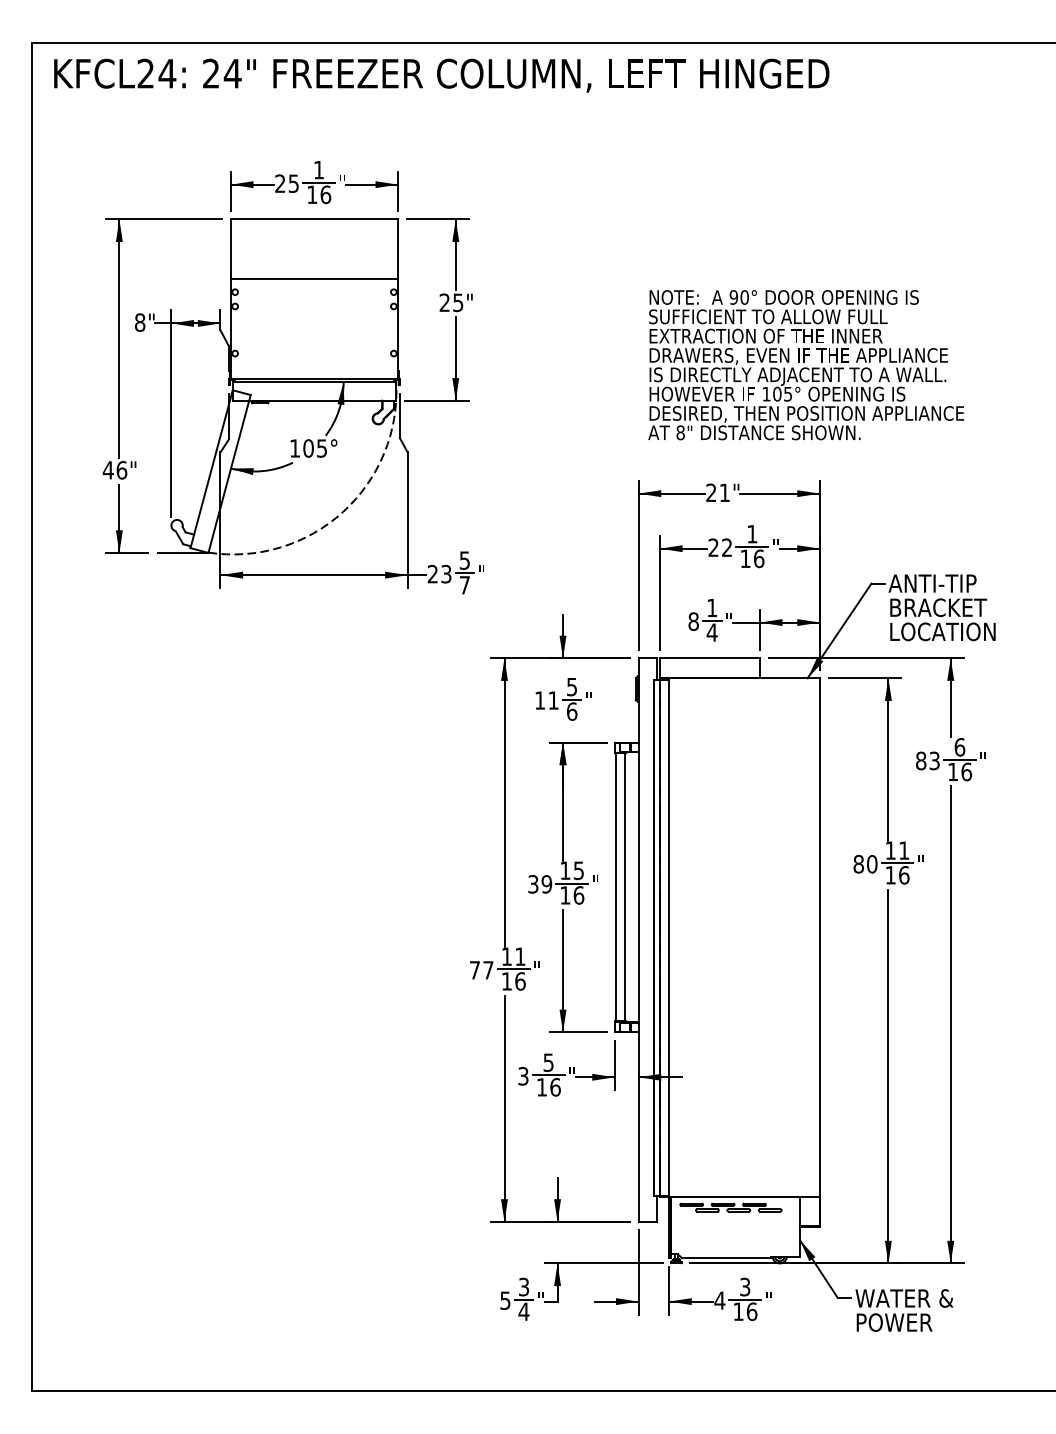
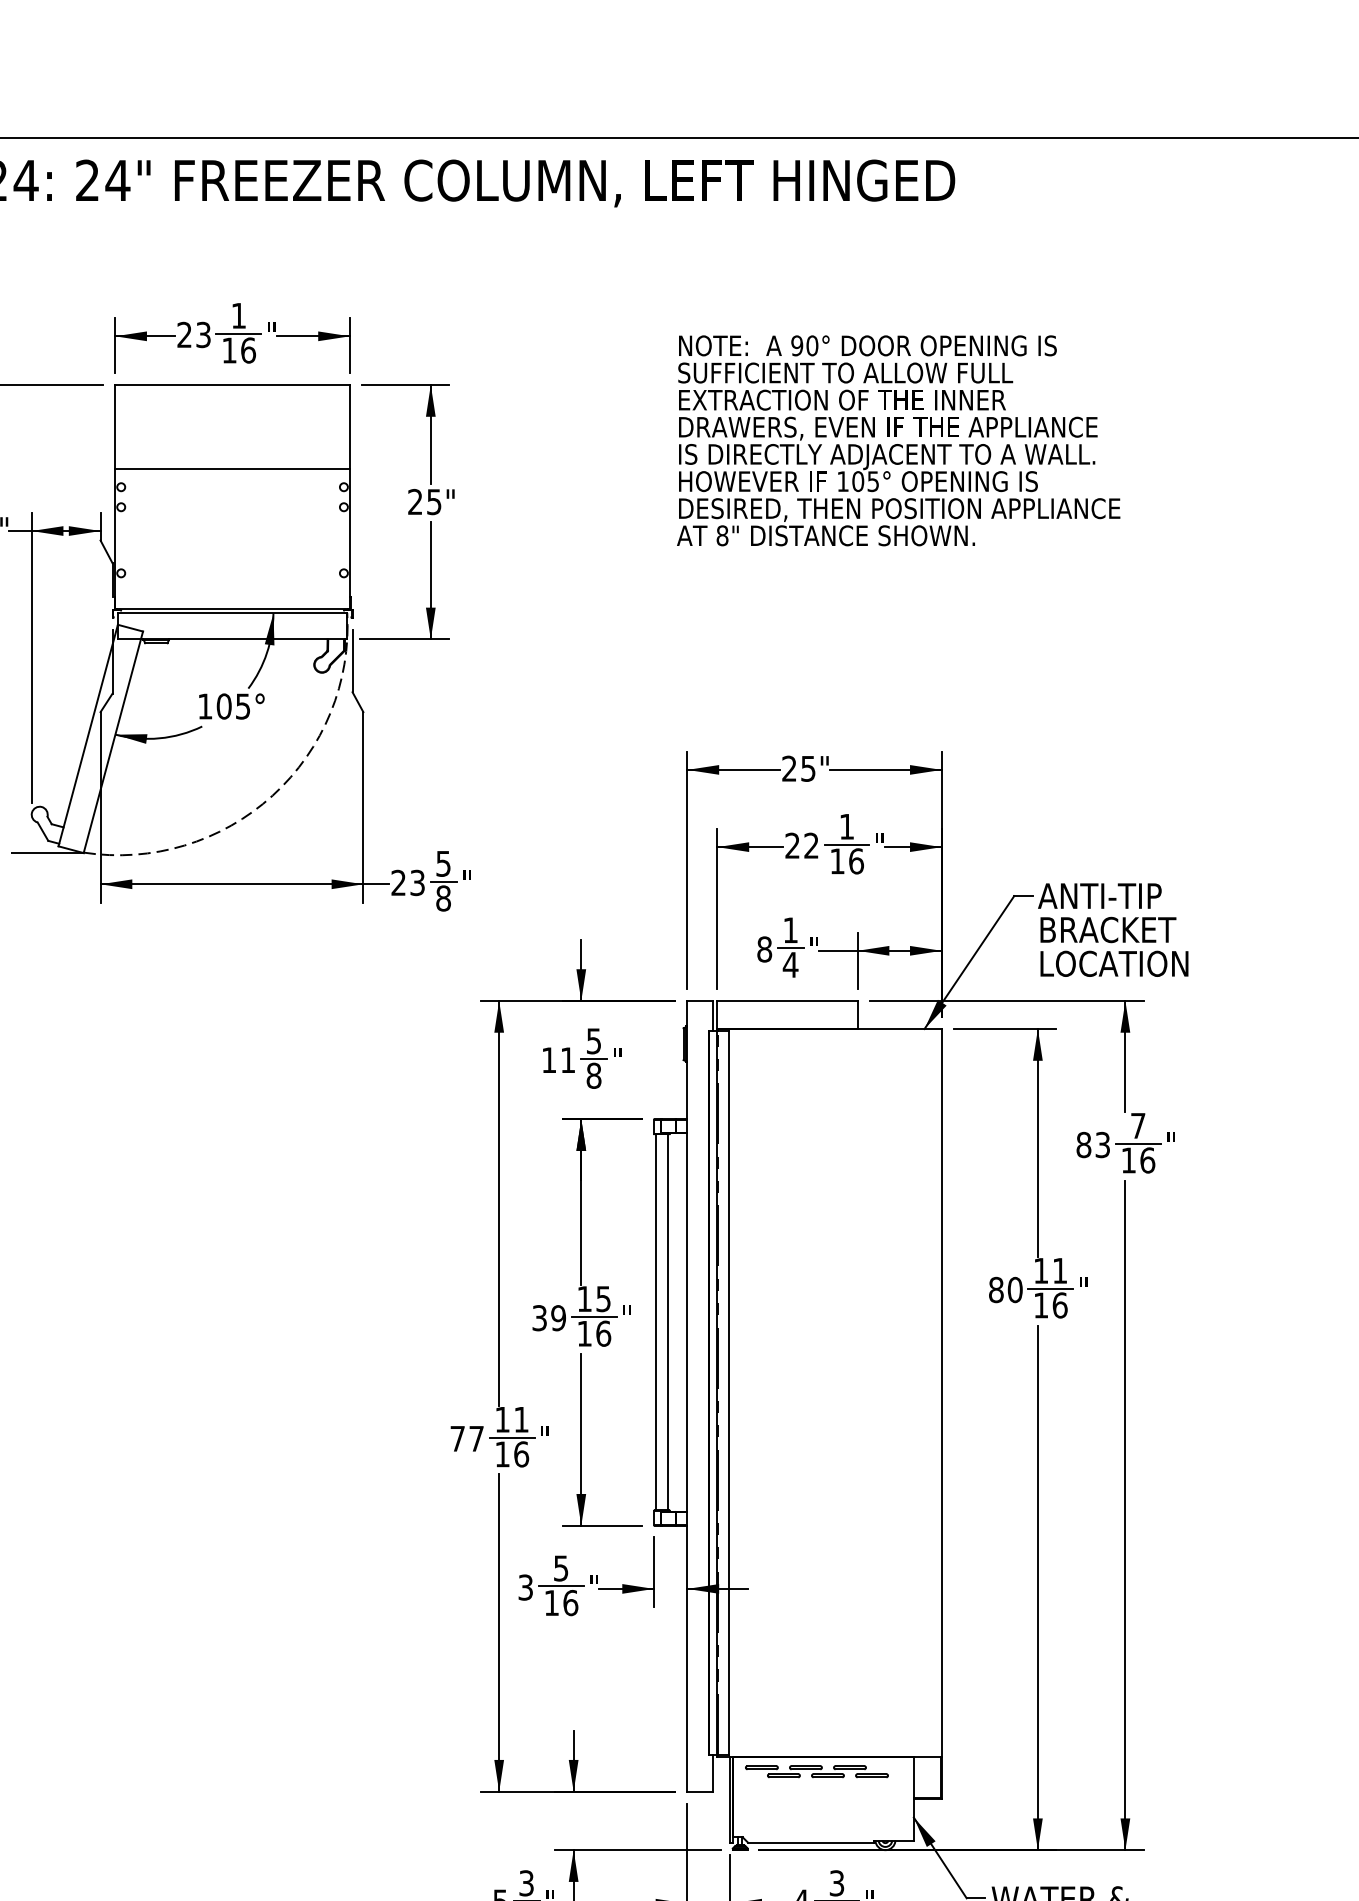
text: (293, 183) -> (203, 334), 25 -> 23
text: (806, 365) -> (899, 441), moved
text: (724, 492) -> (807, 768), 21" -> 25"
text: (464, 585) -> (443, 898), 7 -> 8
text: (571, 711) -> (593, 1075), 6 -> 8
text: (959, 747) -> (1137, 1126), 6 -> 7

